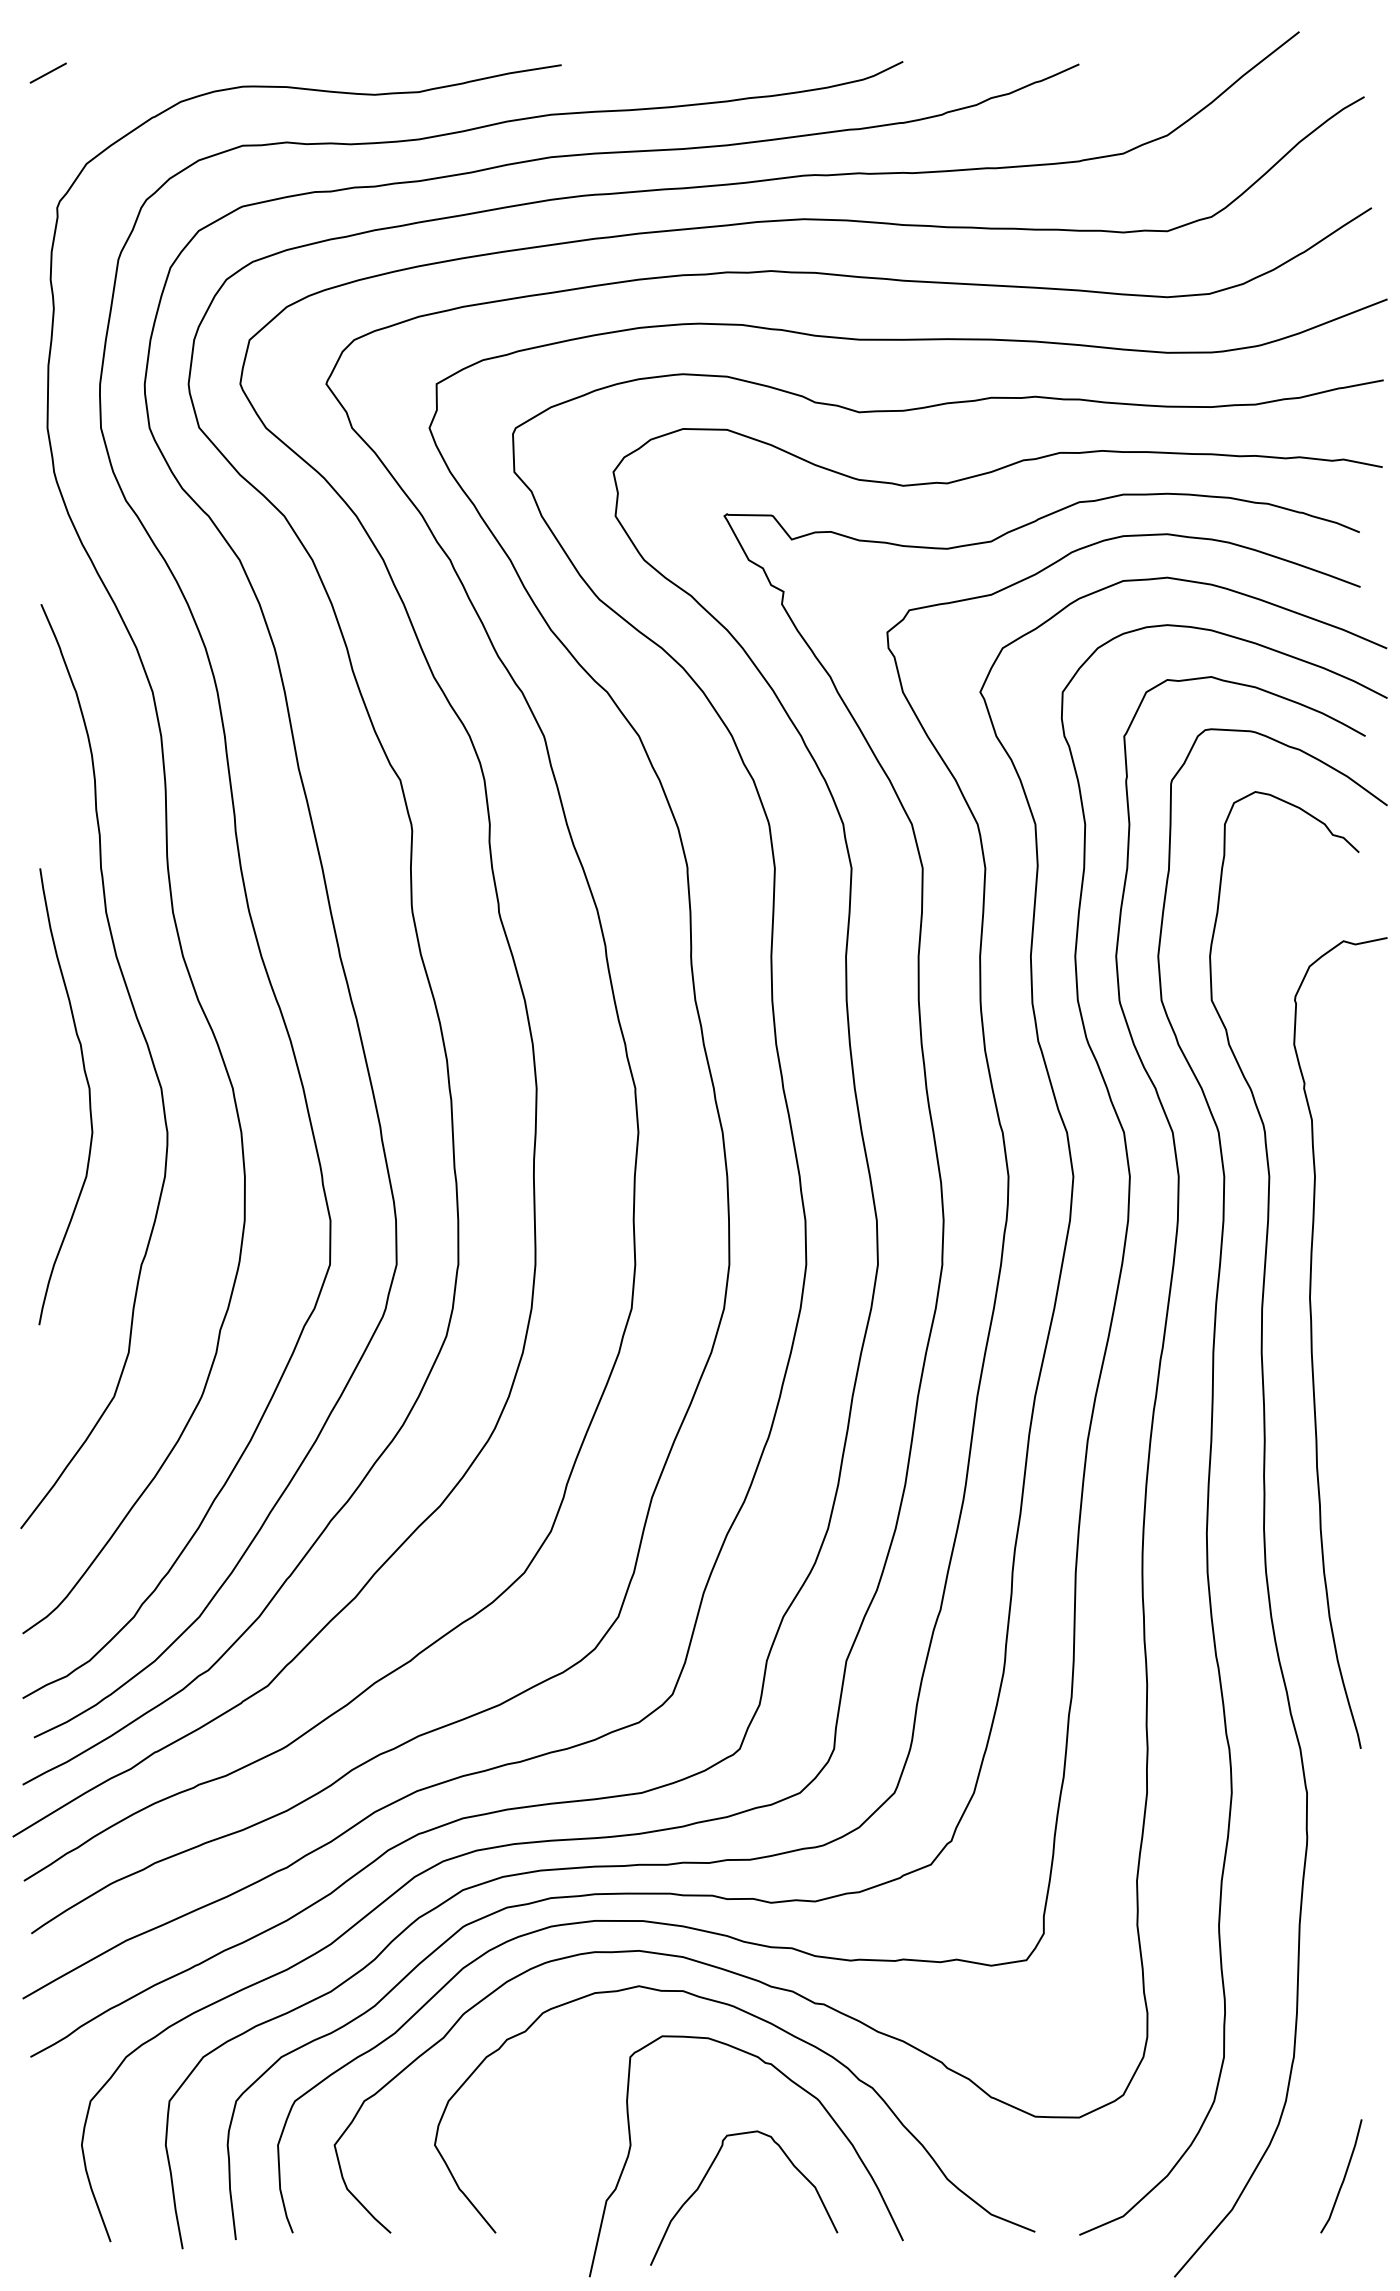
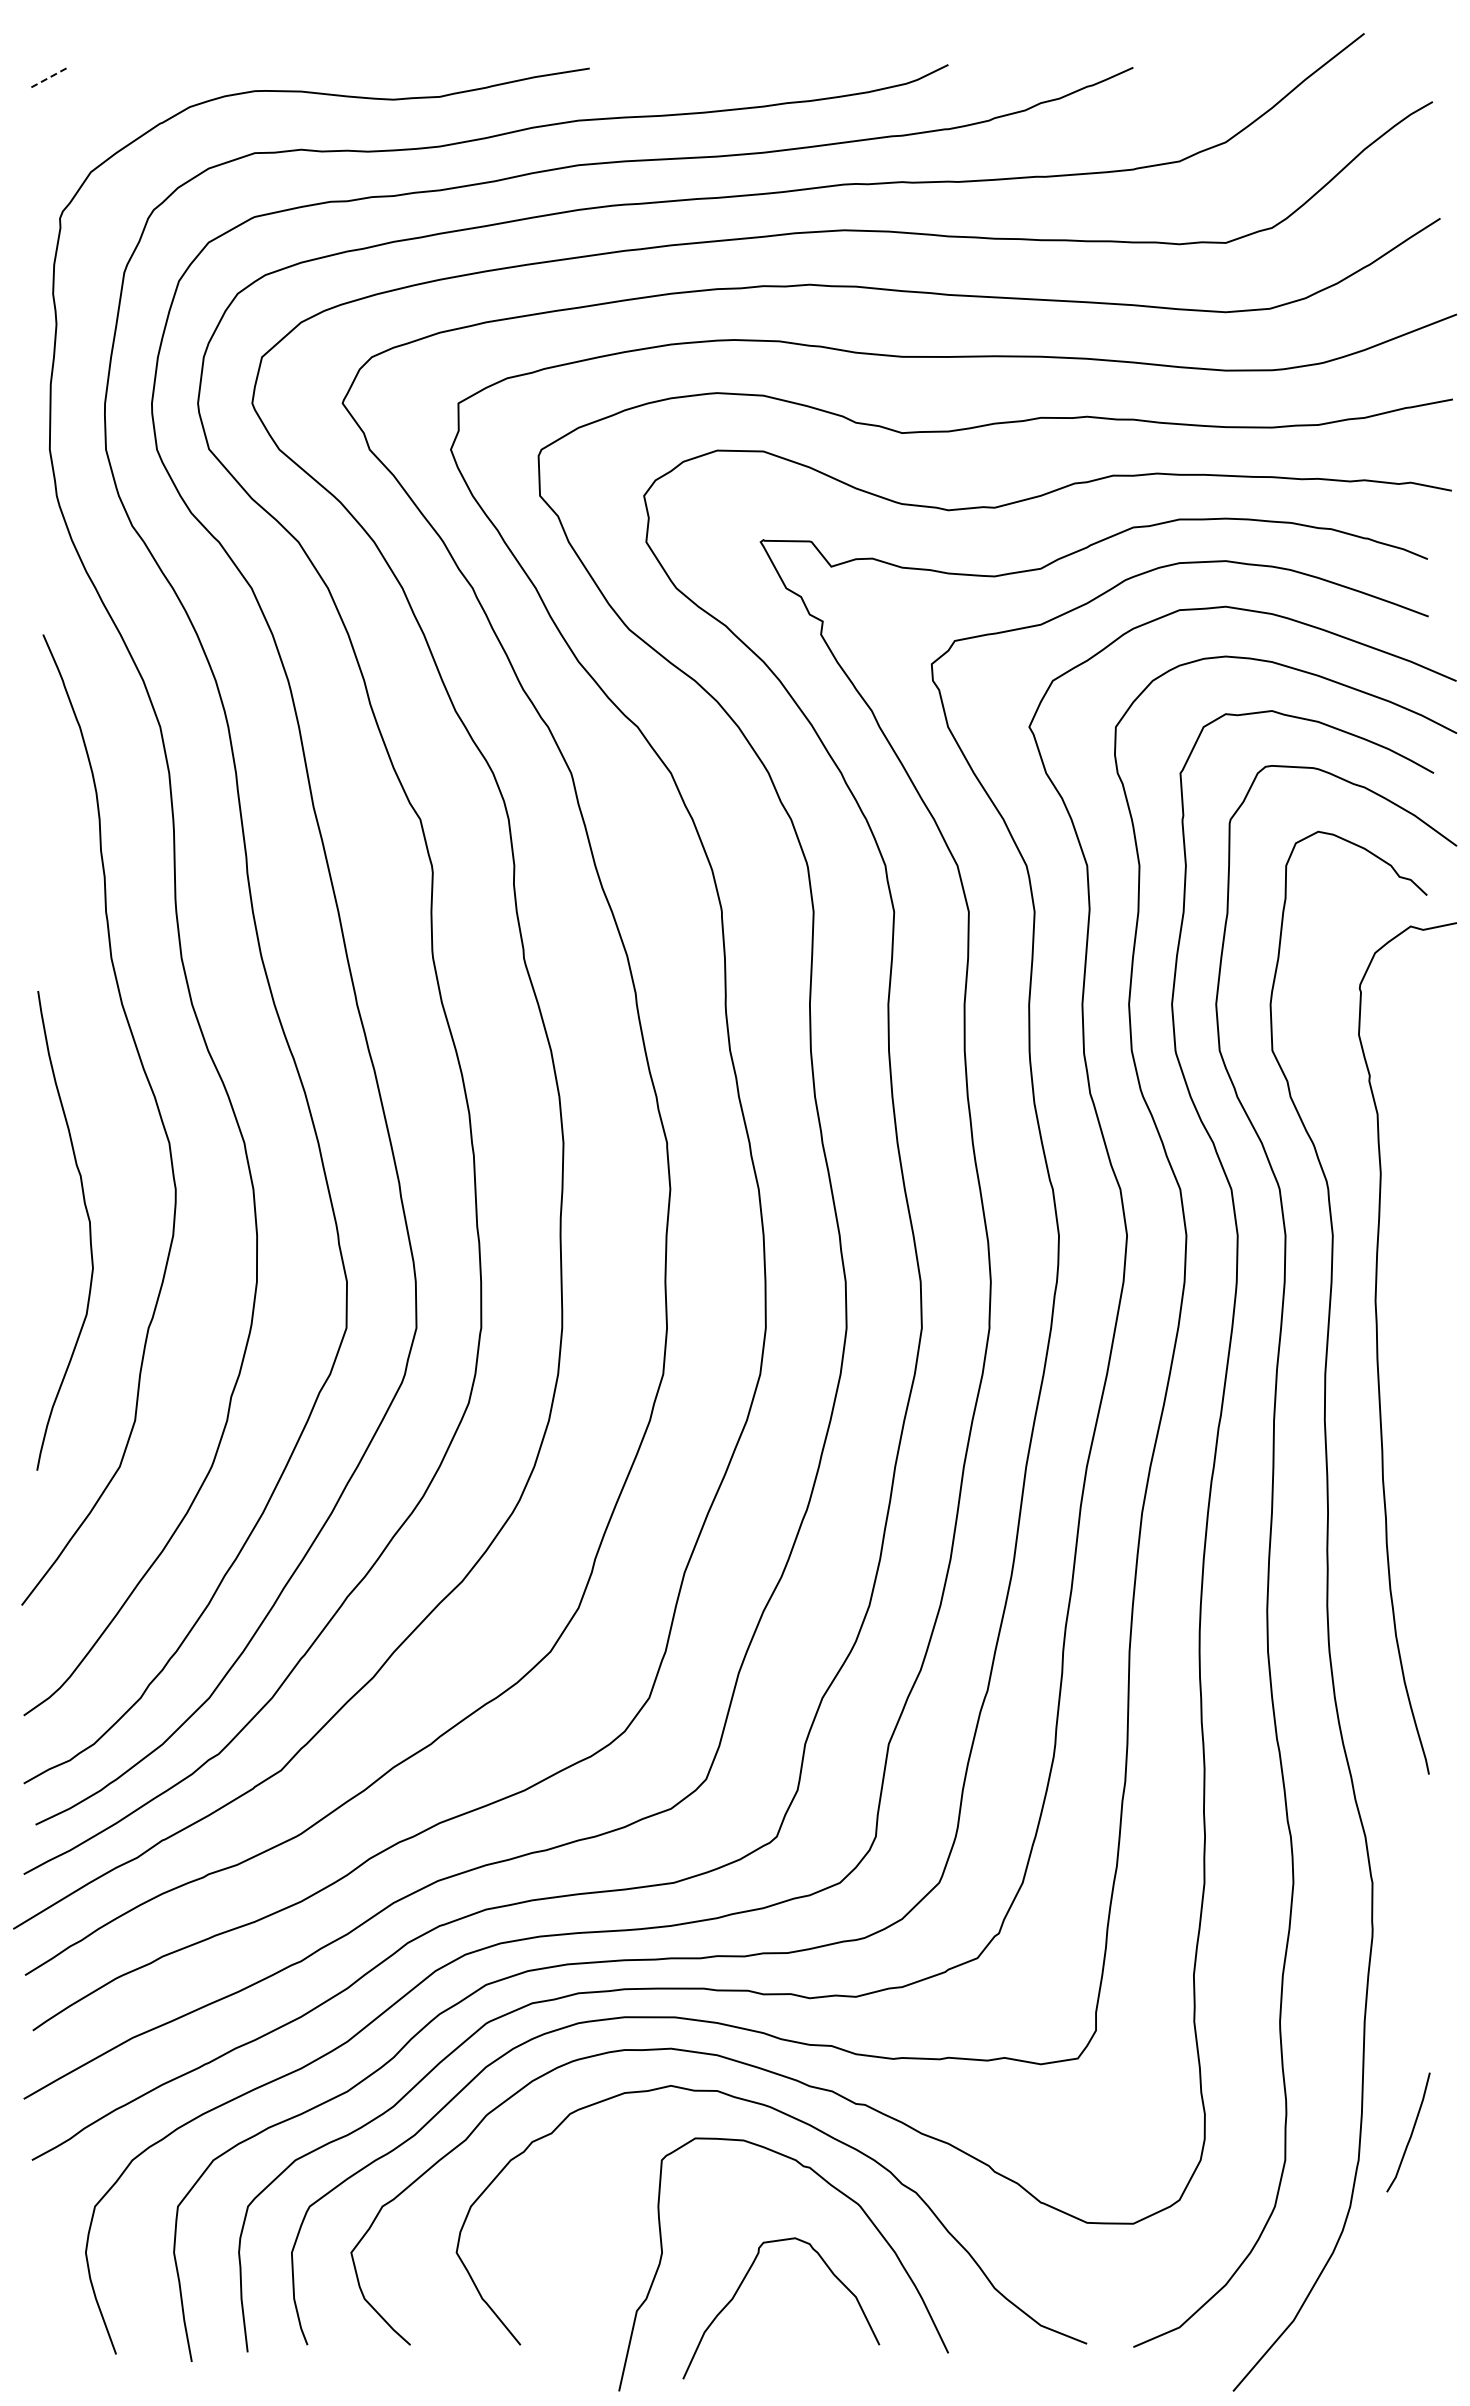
line: (48, 72) -> (50, 76), solid -> dashed
curve: (89, 1096) -> (89, 1230), moved
curve: (1312, 1343) -> (1378, 1348), moved
curve: (1343, 2178) -> (1410, 2134), moved

